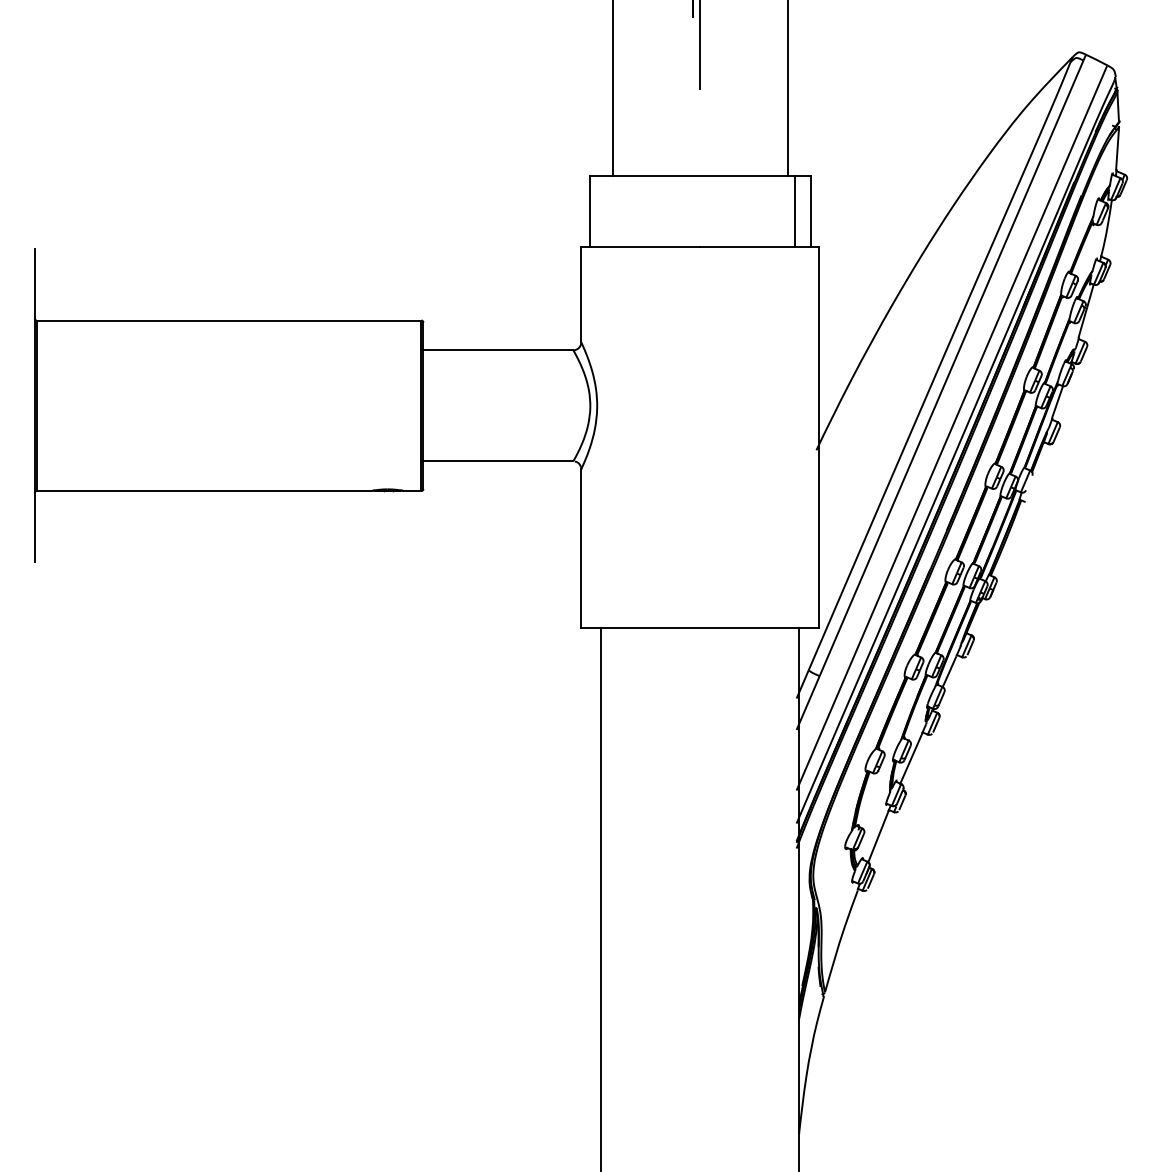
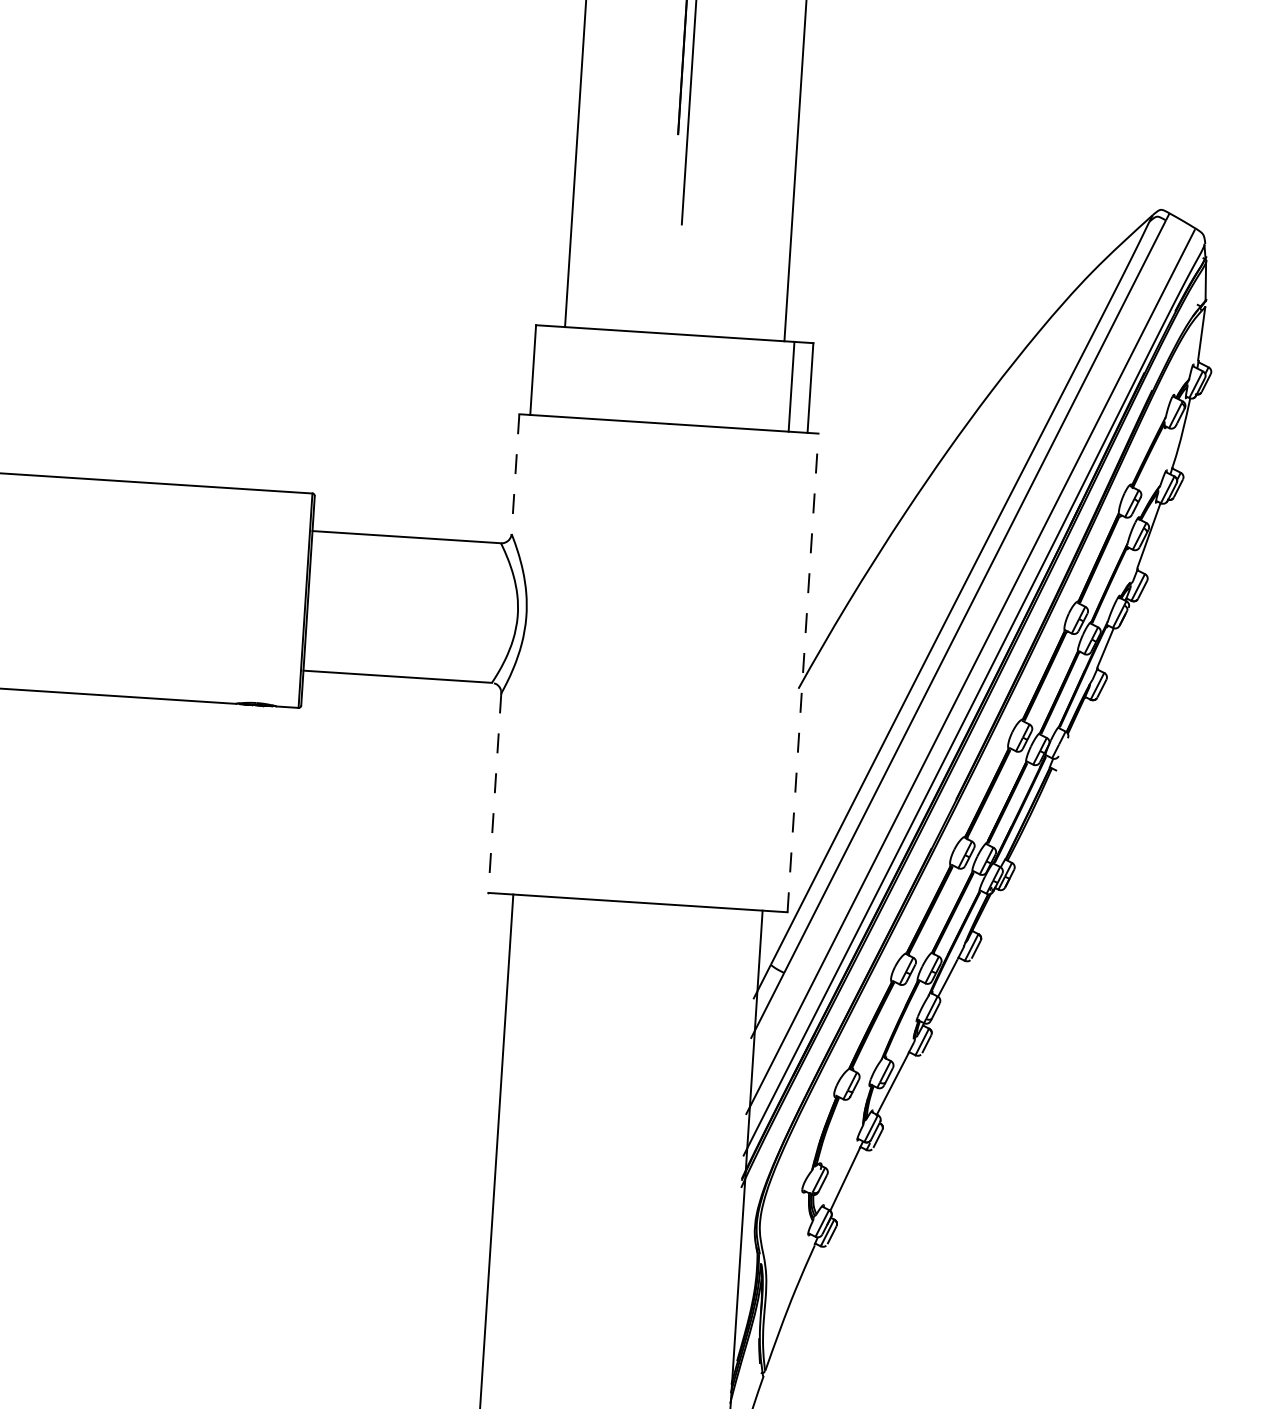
line: (581, 294) -> (515, 473), solid -> dashed
line: (819, 437) -> (803, 672), solid -> dashed
line: (581, 549) -> (495, 794), solid -> dashed

